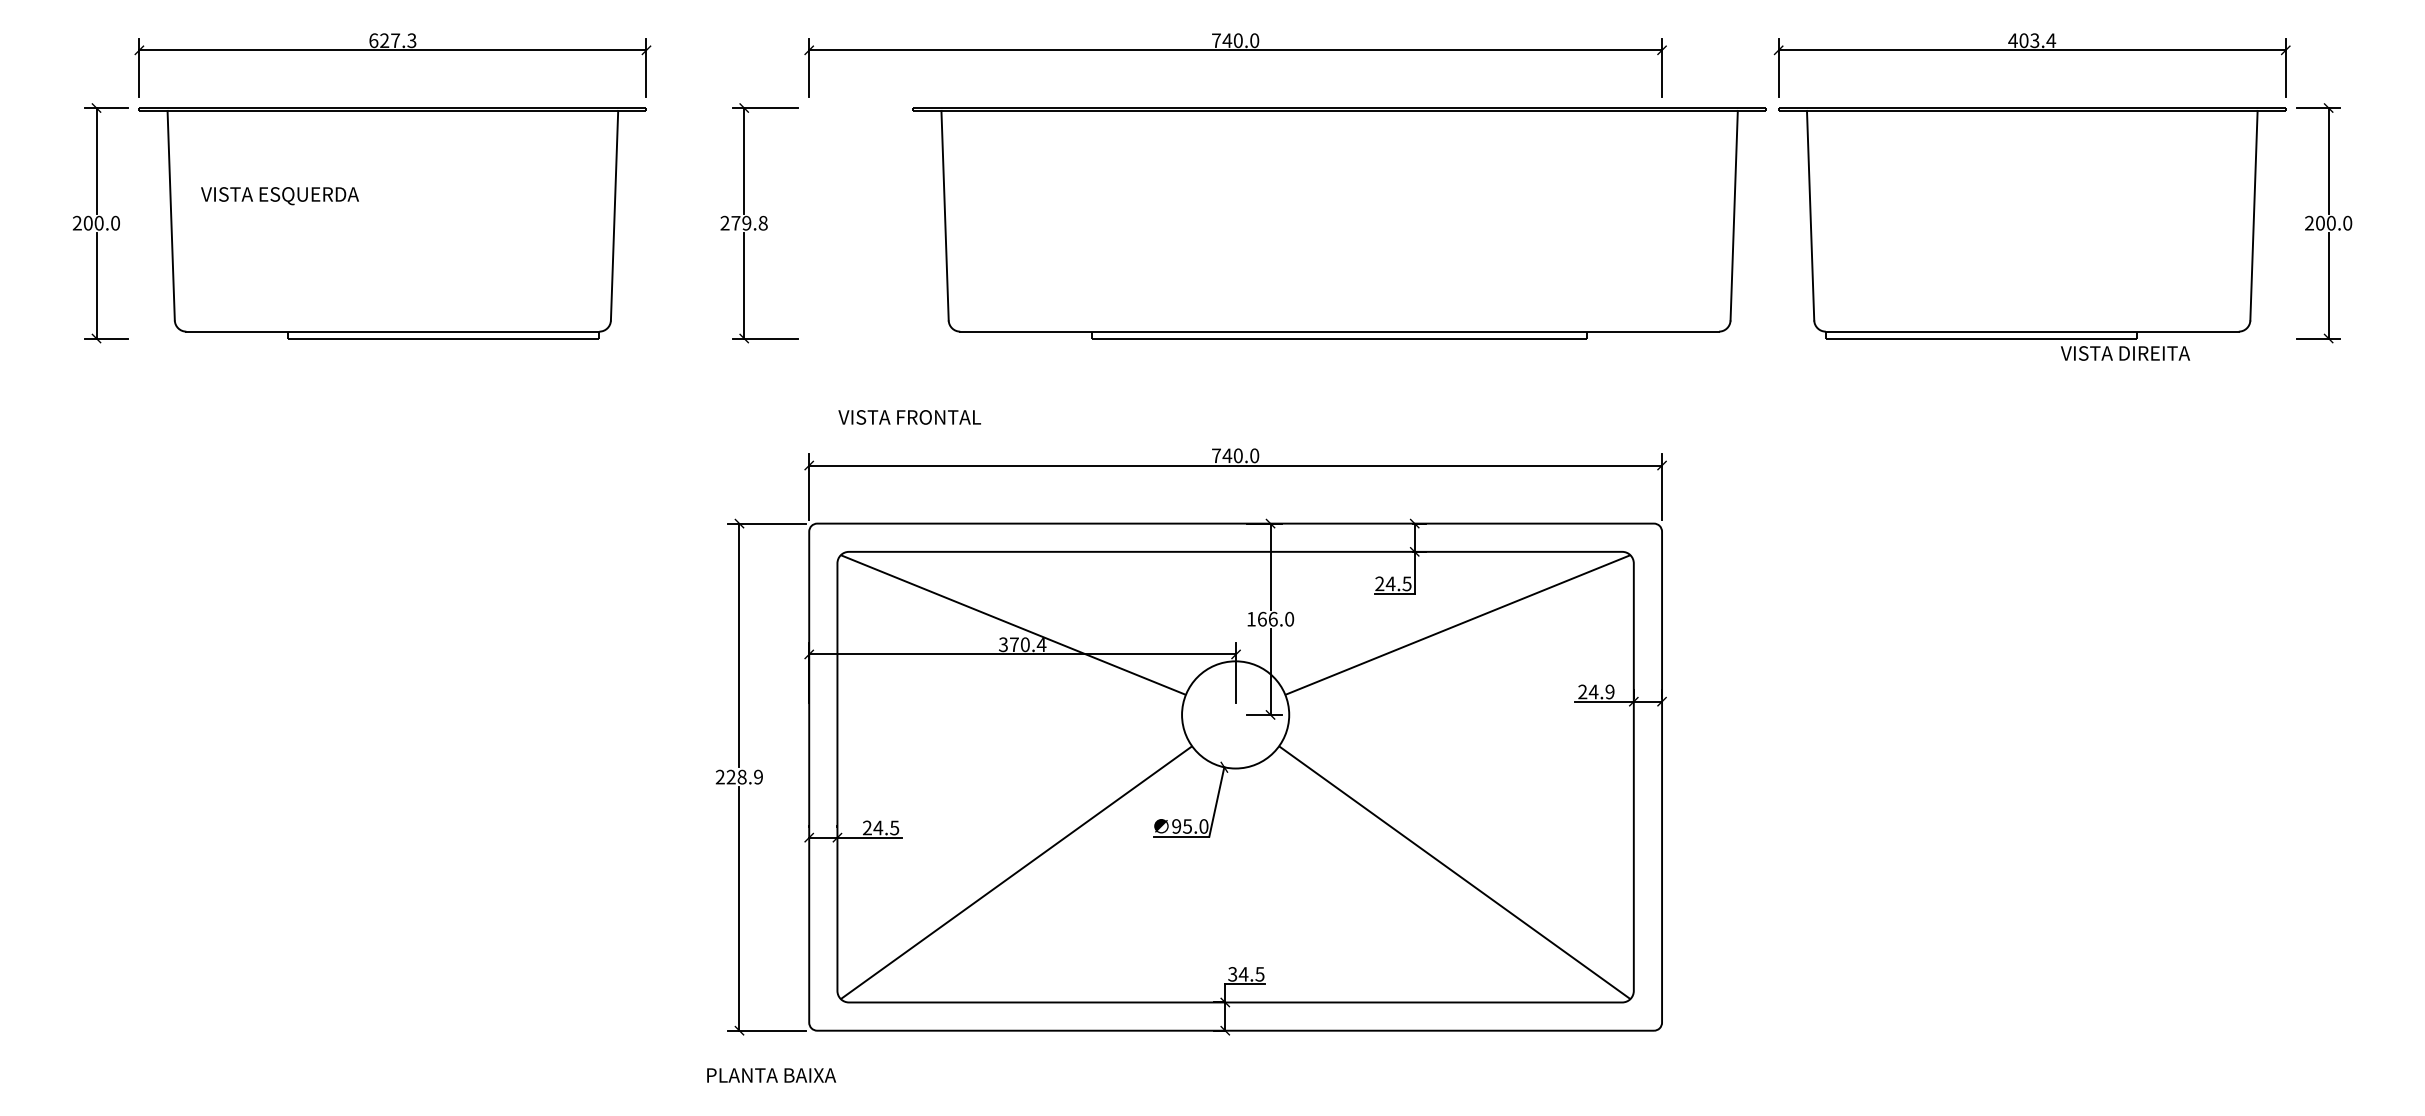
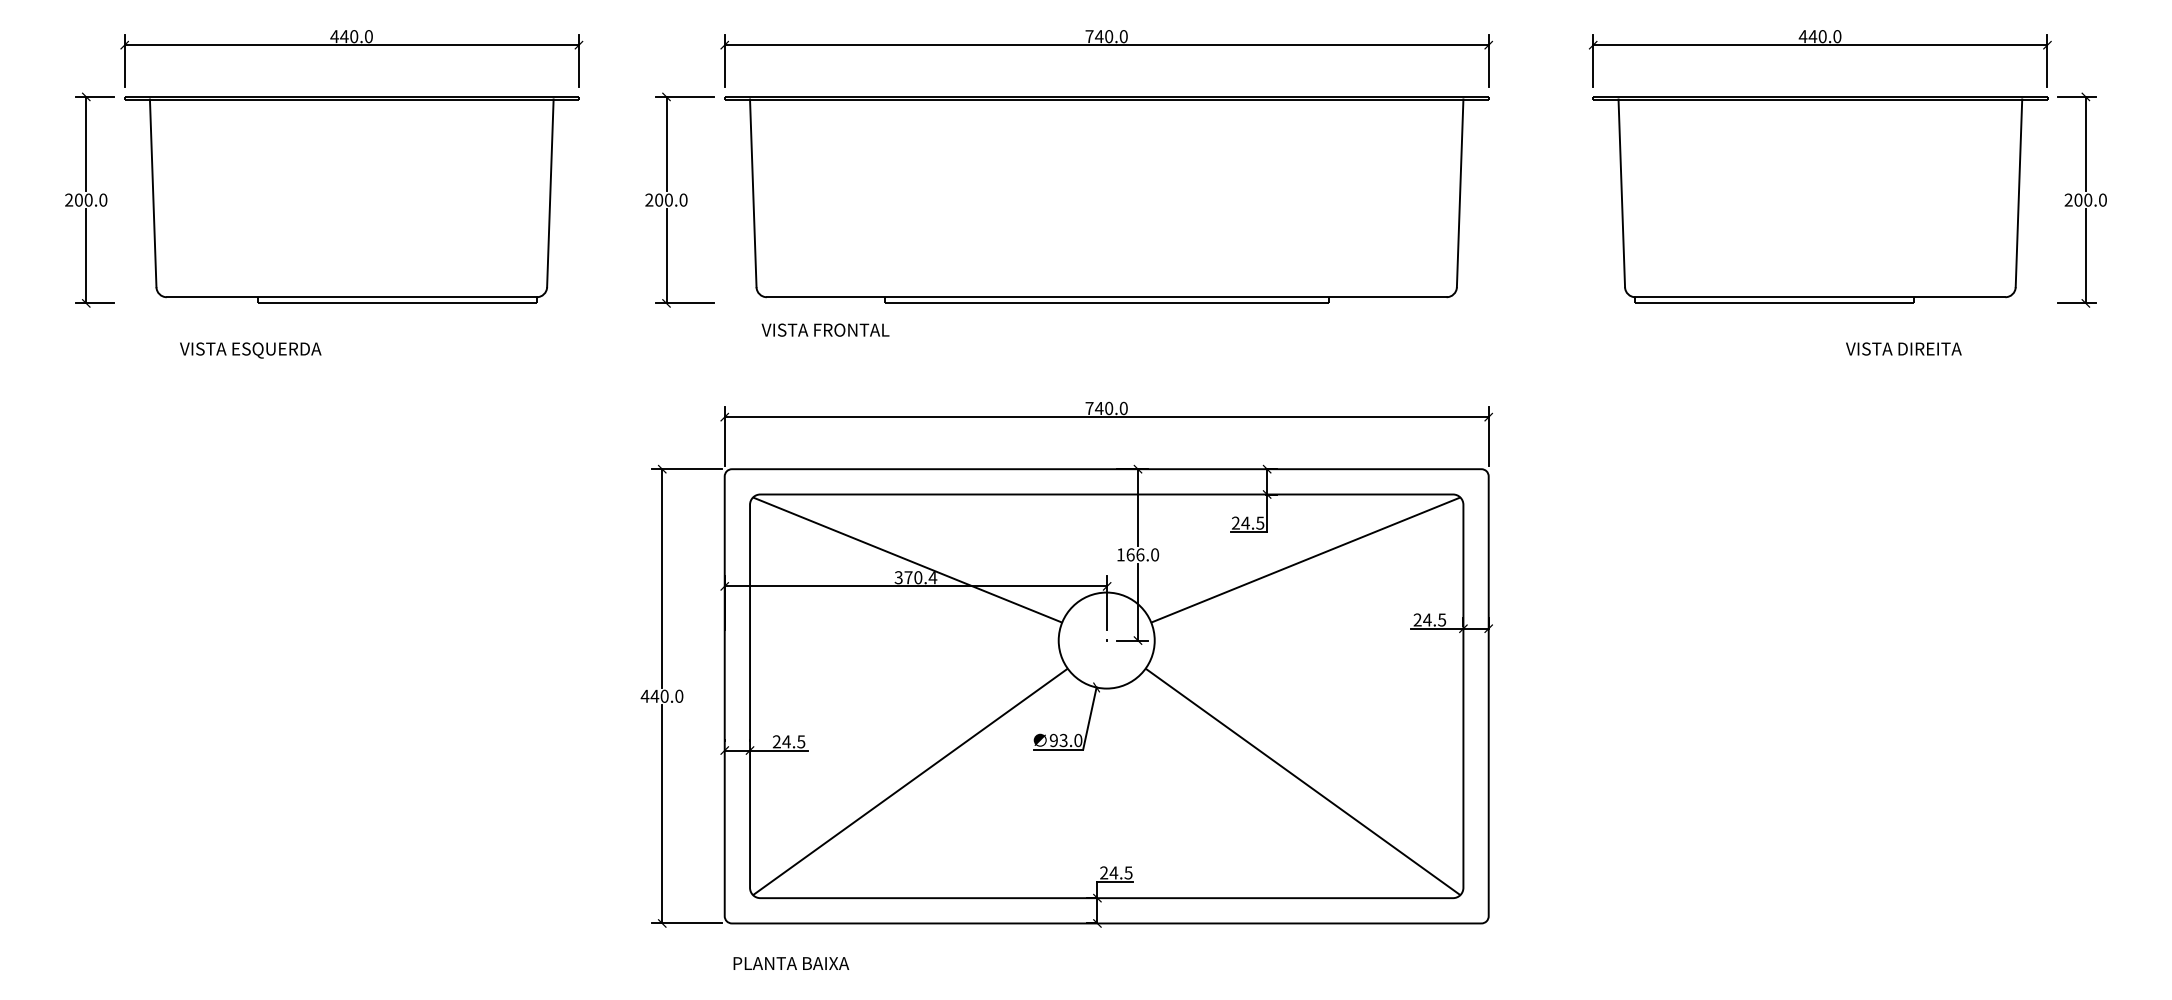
text: (392, 40) -> (351, 36), 627.3 -> 440.0
text: (2037, 40) -> (1825, 36), 403.4 -> 440.0
text: (279, 196) -> (250, 350), moved
text: (749, 222) -> (671, 199), 279.8 -> 200.0
part: (1339, 223) -> (1106, 200), moved
text: (2125, 353) -> (1903, 349), moved
text: (909, 417) -> (825, 330), moved
text: (1609, 691) -> (1441, 619), 24.9 -> 24.5
text: (738, 776) -> (661, 695), 228.9 -> 440.0
text: (1187, 826) -> (1063, 740), 95.0 -> 93.0
text: (1232, 974) -> (1103, 873), 34.5 -> 24.5
text: (771, 1075) -> (791, 963), moved

